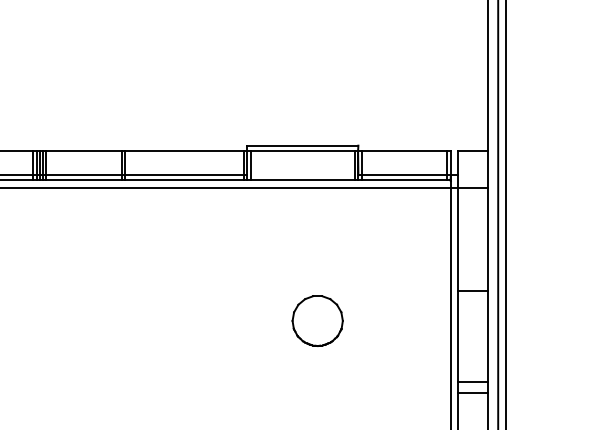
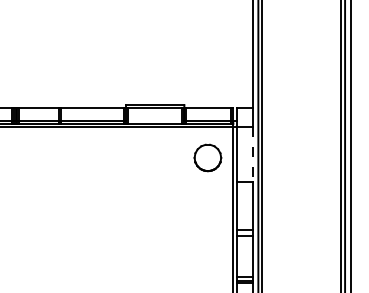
line: (487, 240) -> (252, 155), solid -> dashed
part: (316, 320) -> (207, 157), moved

